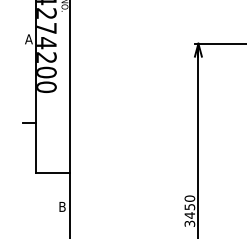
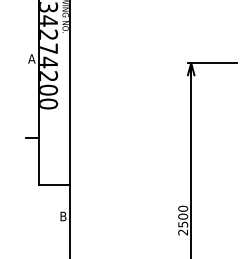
text: (190, 215) -> (183, 224), 3450 -> 2500

